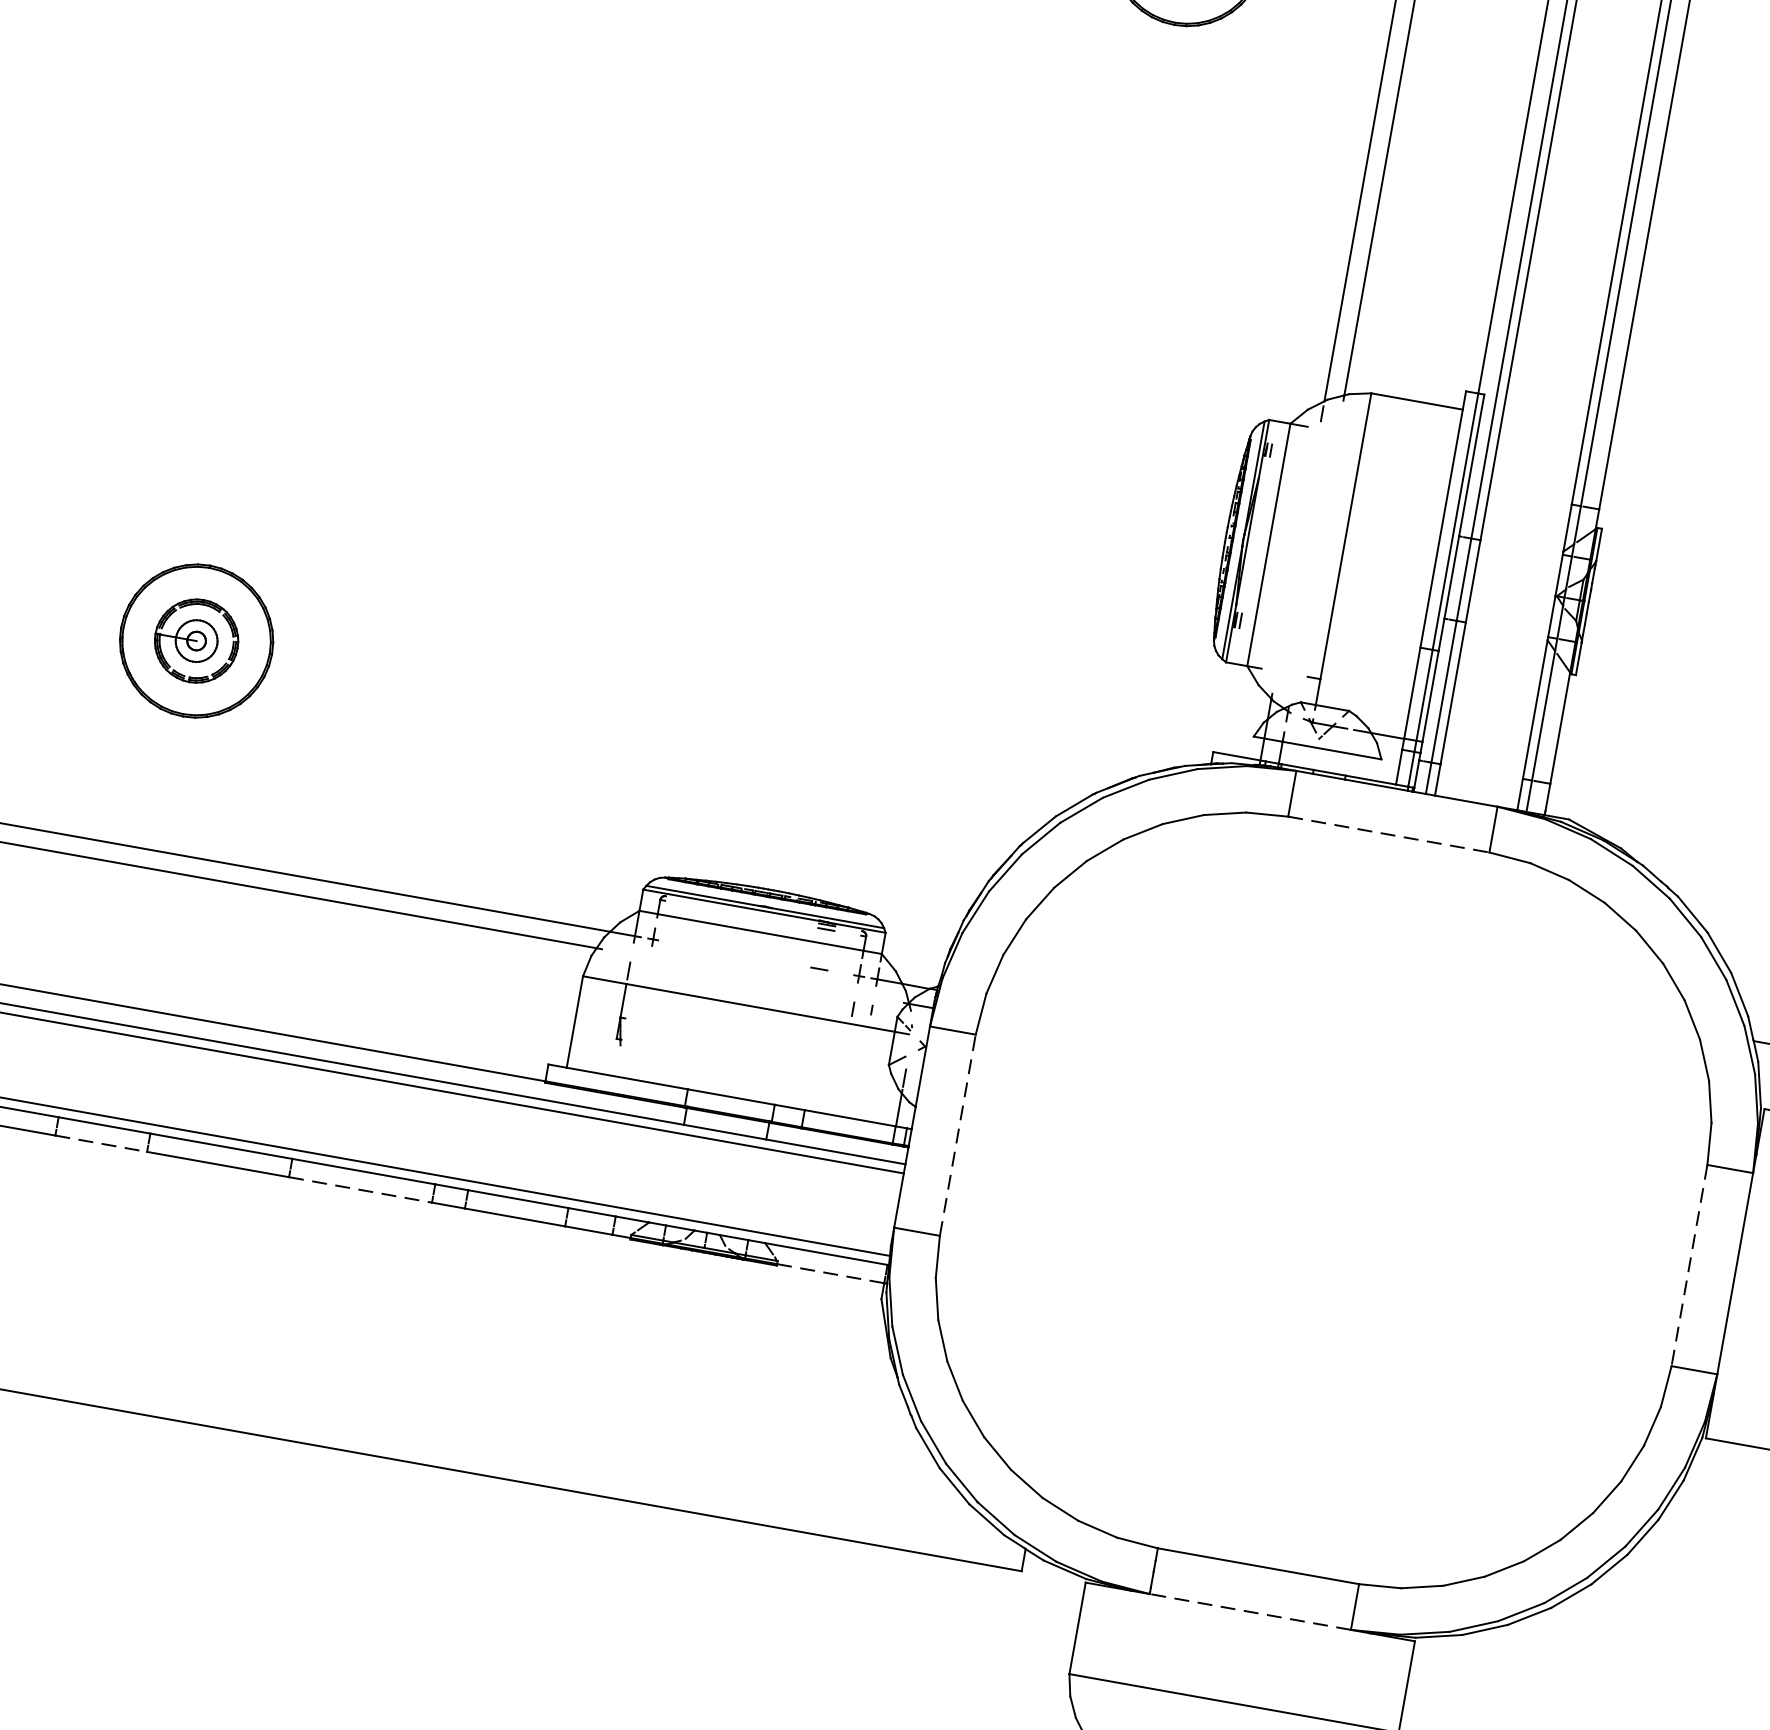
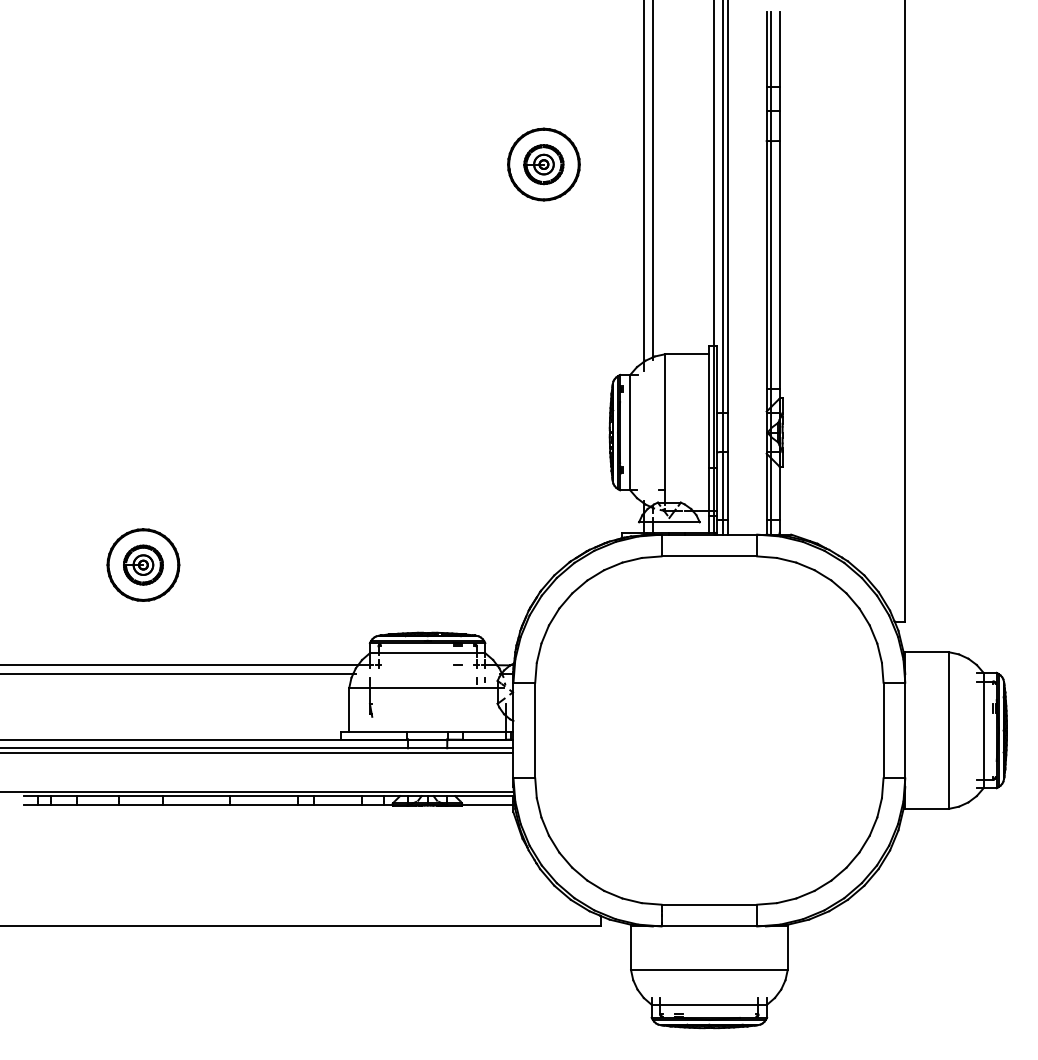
line: (1389, 834) -> (709, 556), dashed -> solid
line: (958, 1135) -> (535, 730), dashed -> solid
line: (100, 1142) -> (140, 804), dashed -> solid
line: (361, 1189) -> (264, 804), dashed -> solid
line: (1689, 1265) -> (883, 730), dashed -> solid
line: (829, 1272) -> (487, 804), dashed -> solid
line: (1250, 1612) -> (709, 926), dashed -> solid

